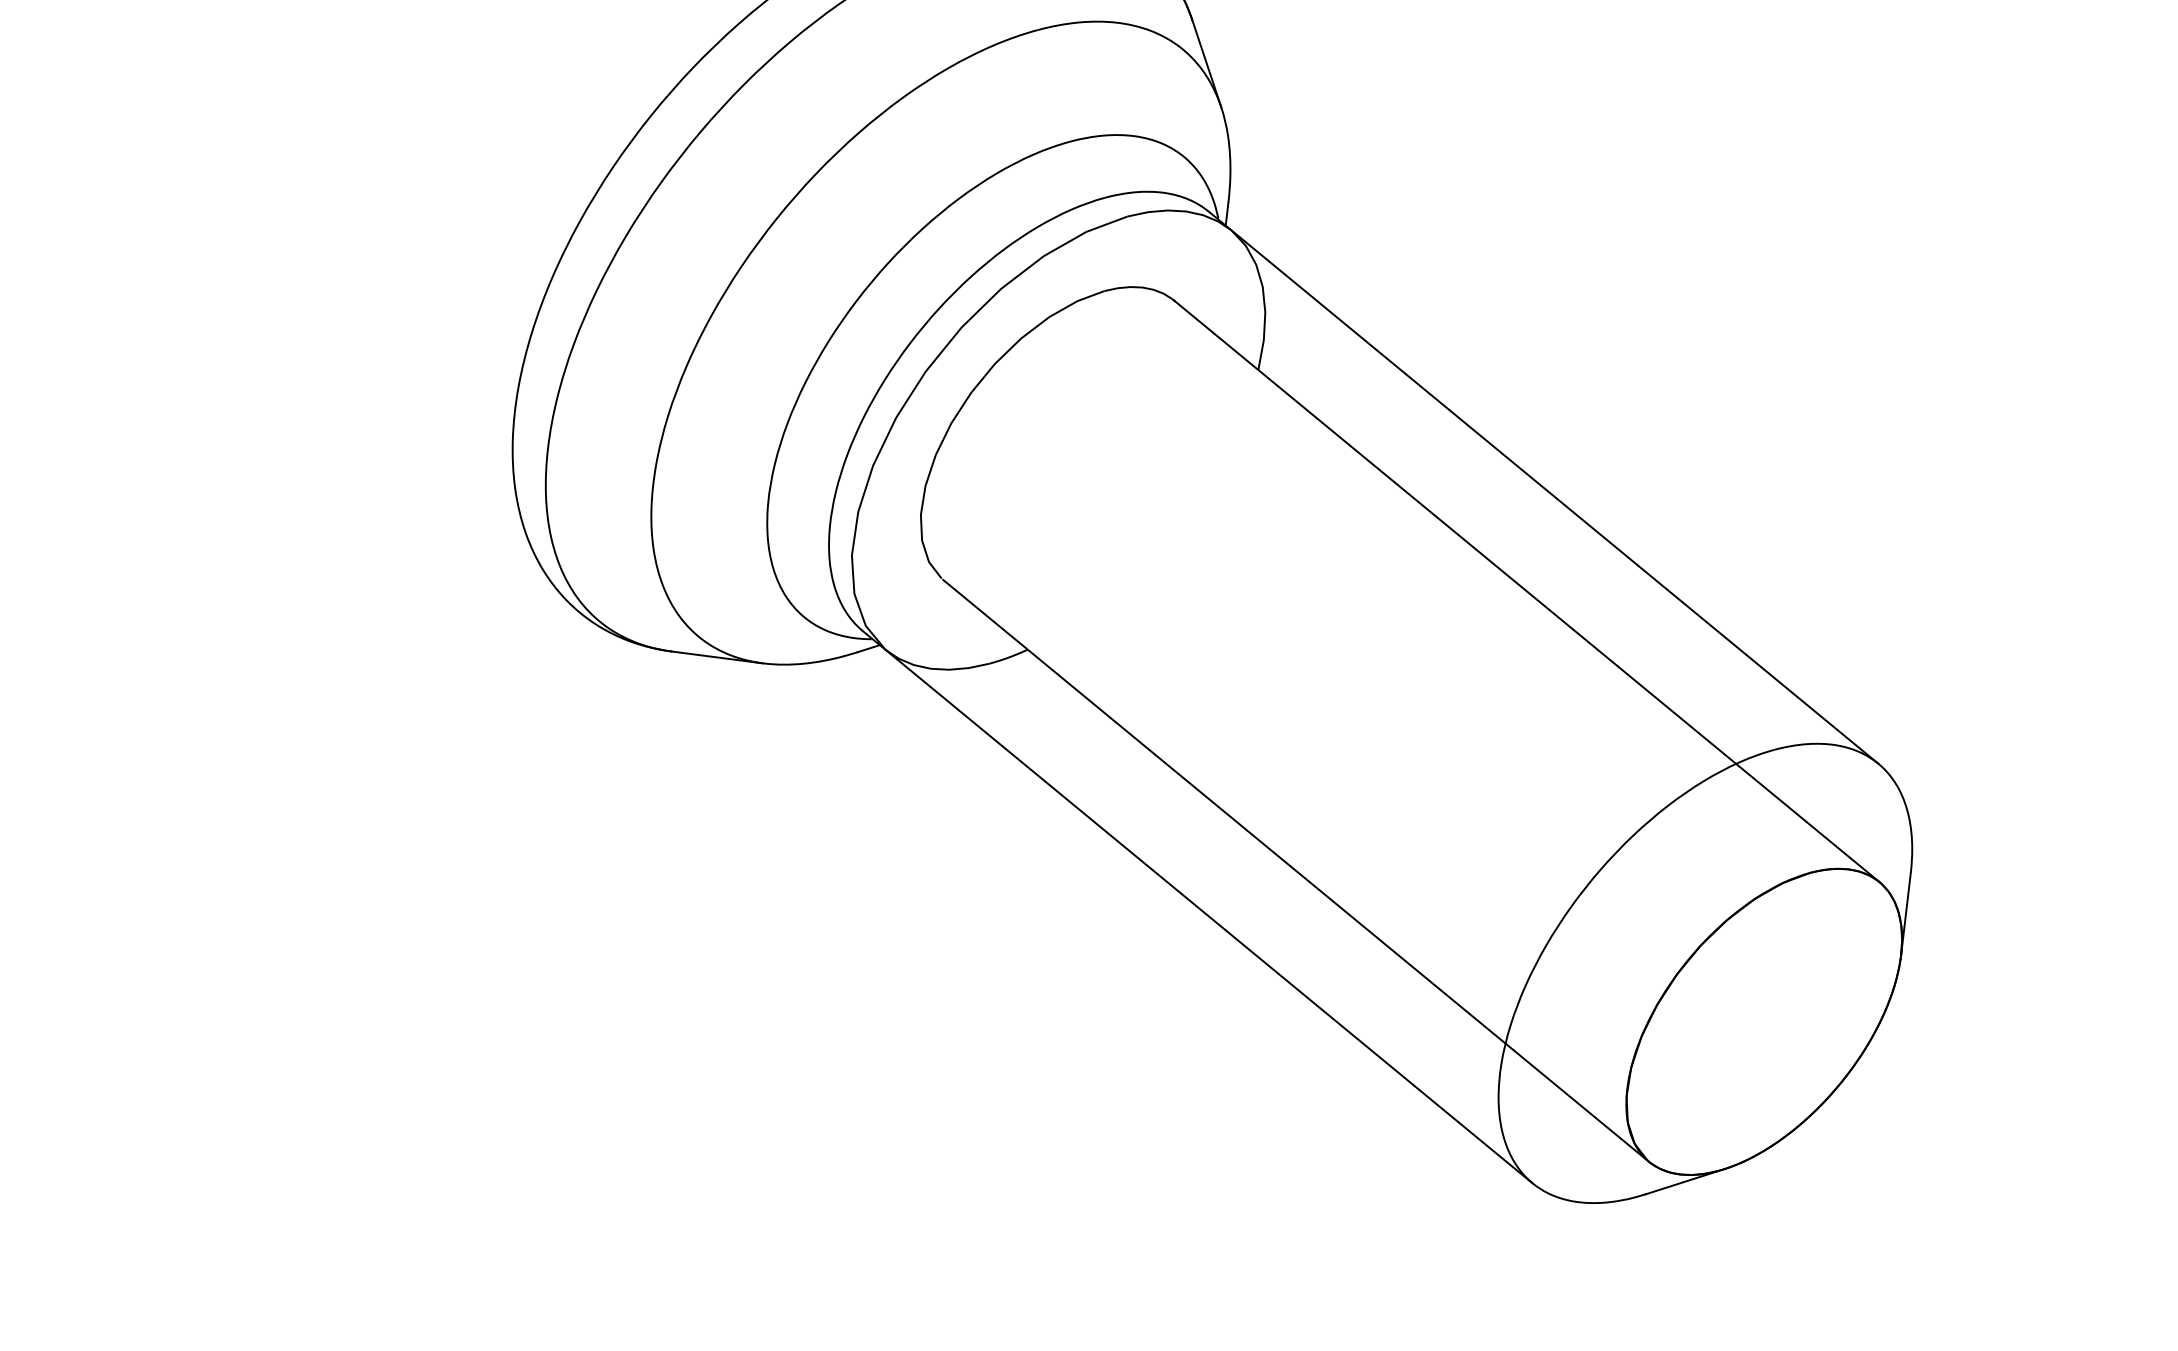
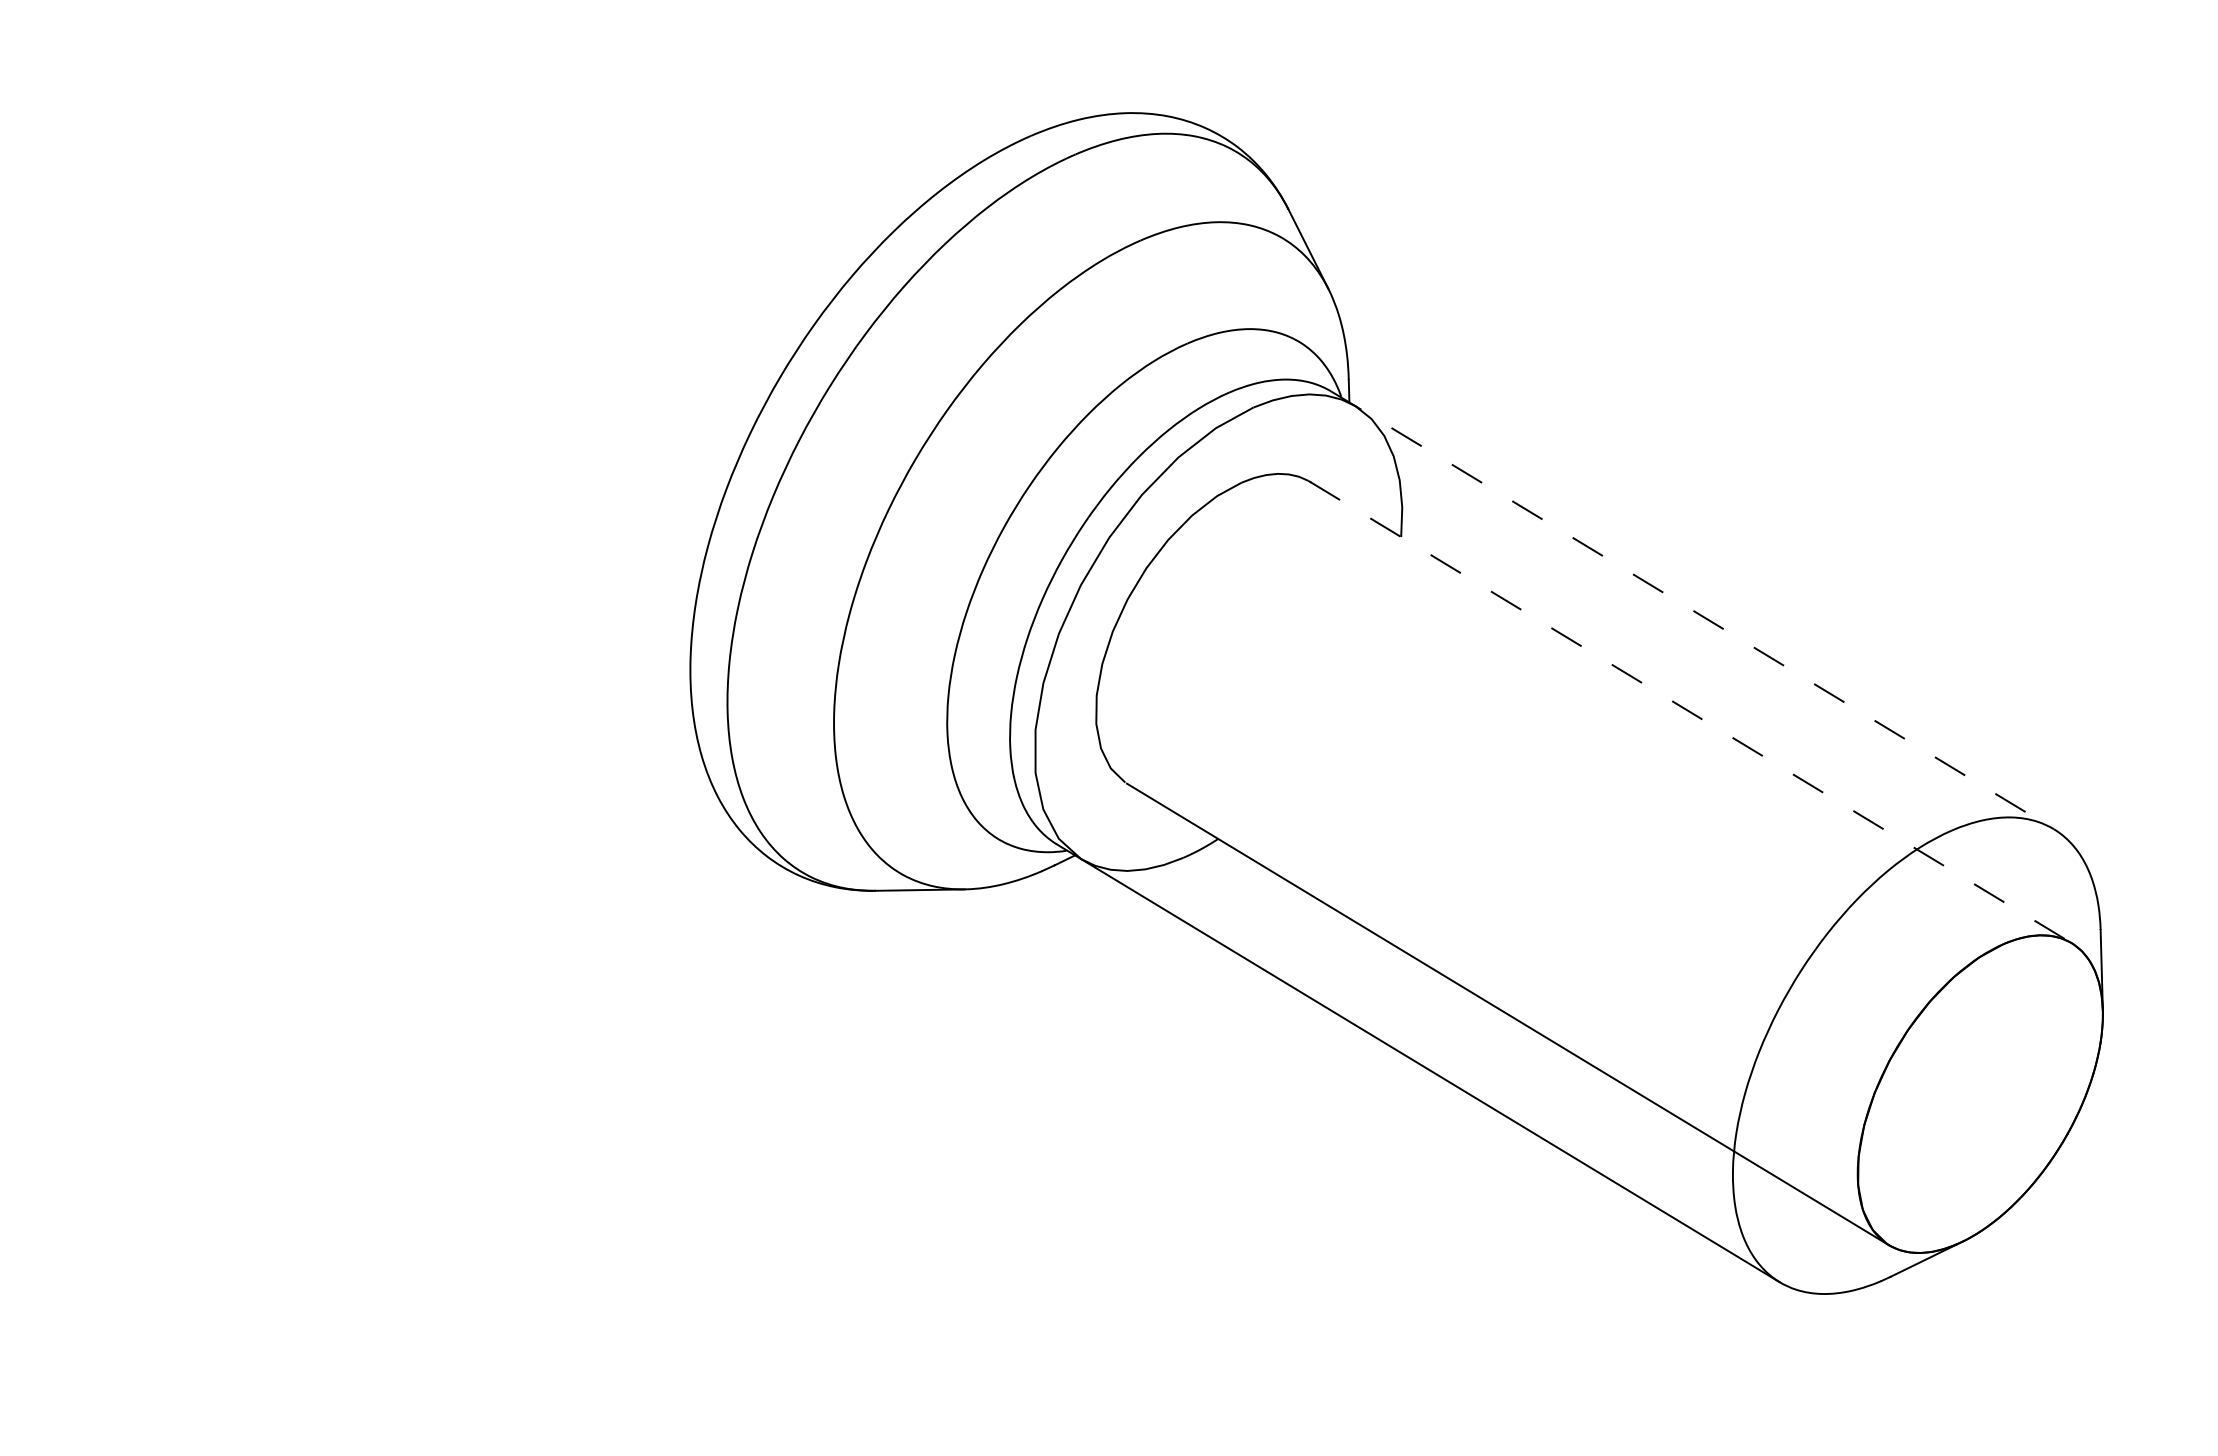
line: (1543, 487) -> (1692, 610), solid -> dashed
line: (1527, 591) -> (1691, 712), solid -> dashed

